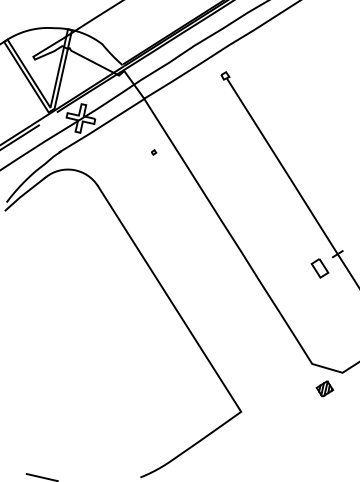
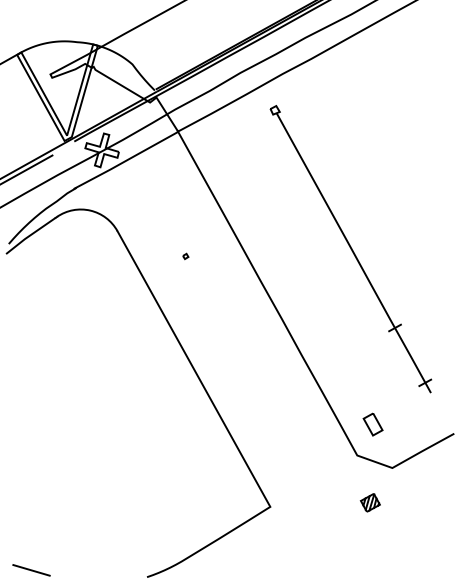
part: (153, 152) -> (185, 256), moved
part: (319, 268) -> (372, 424), moved
part: (324, 388) -> (369, 502), moved

